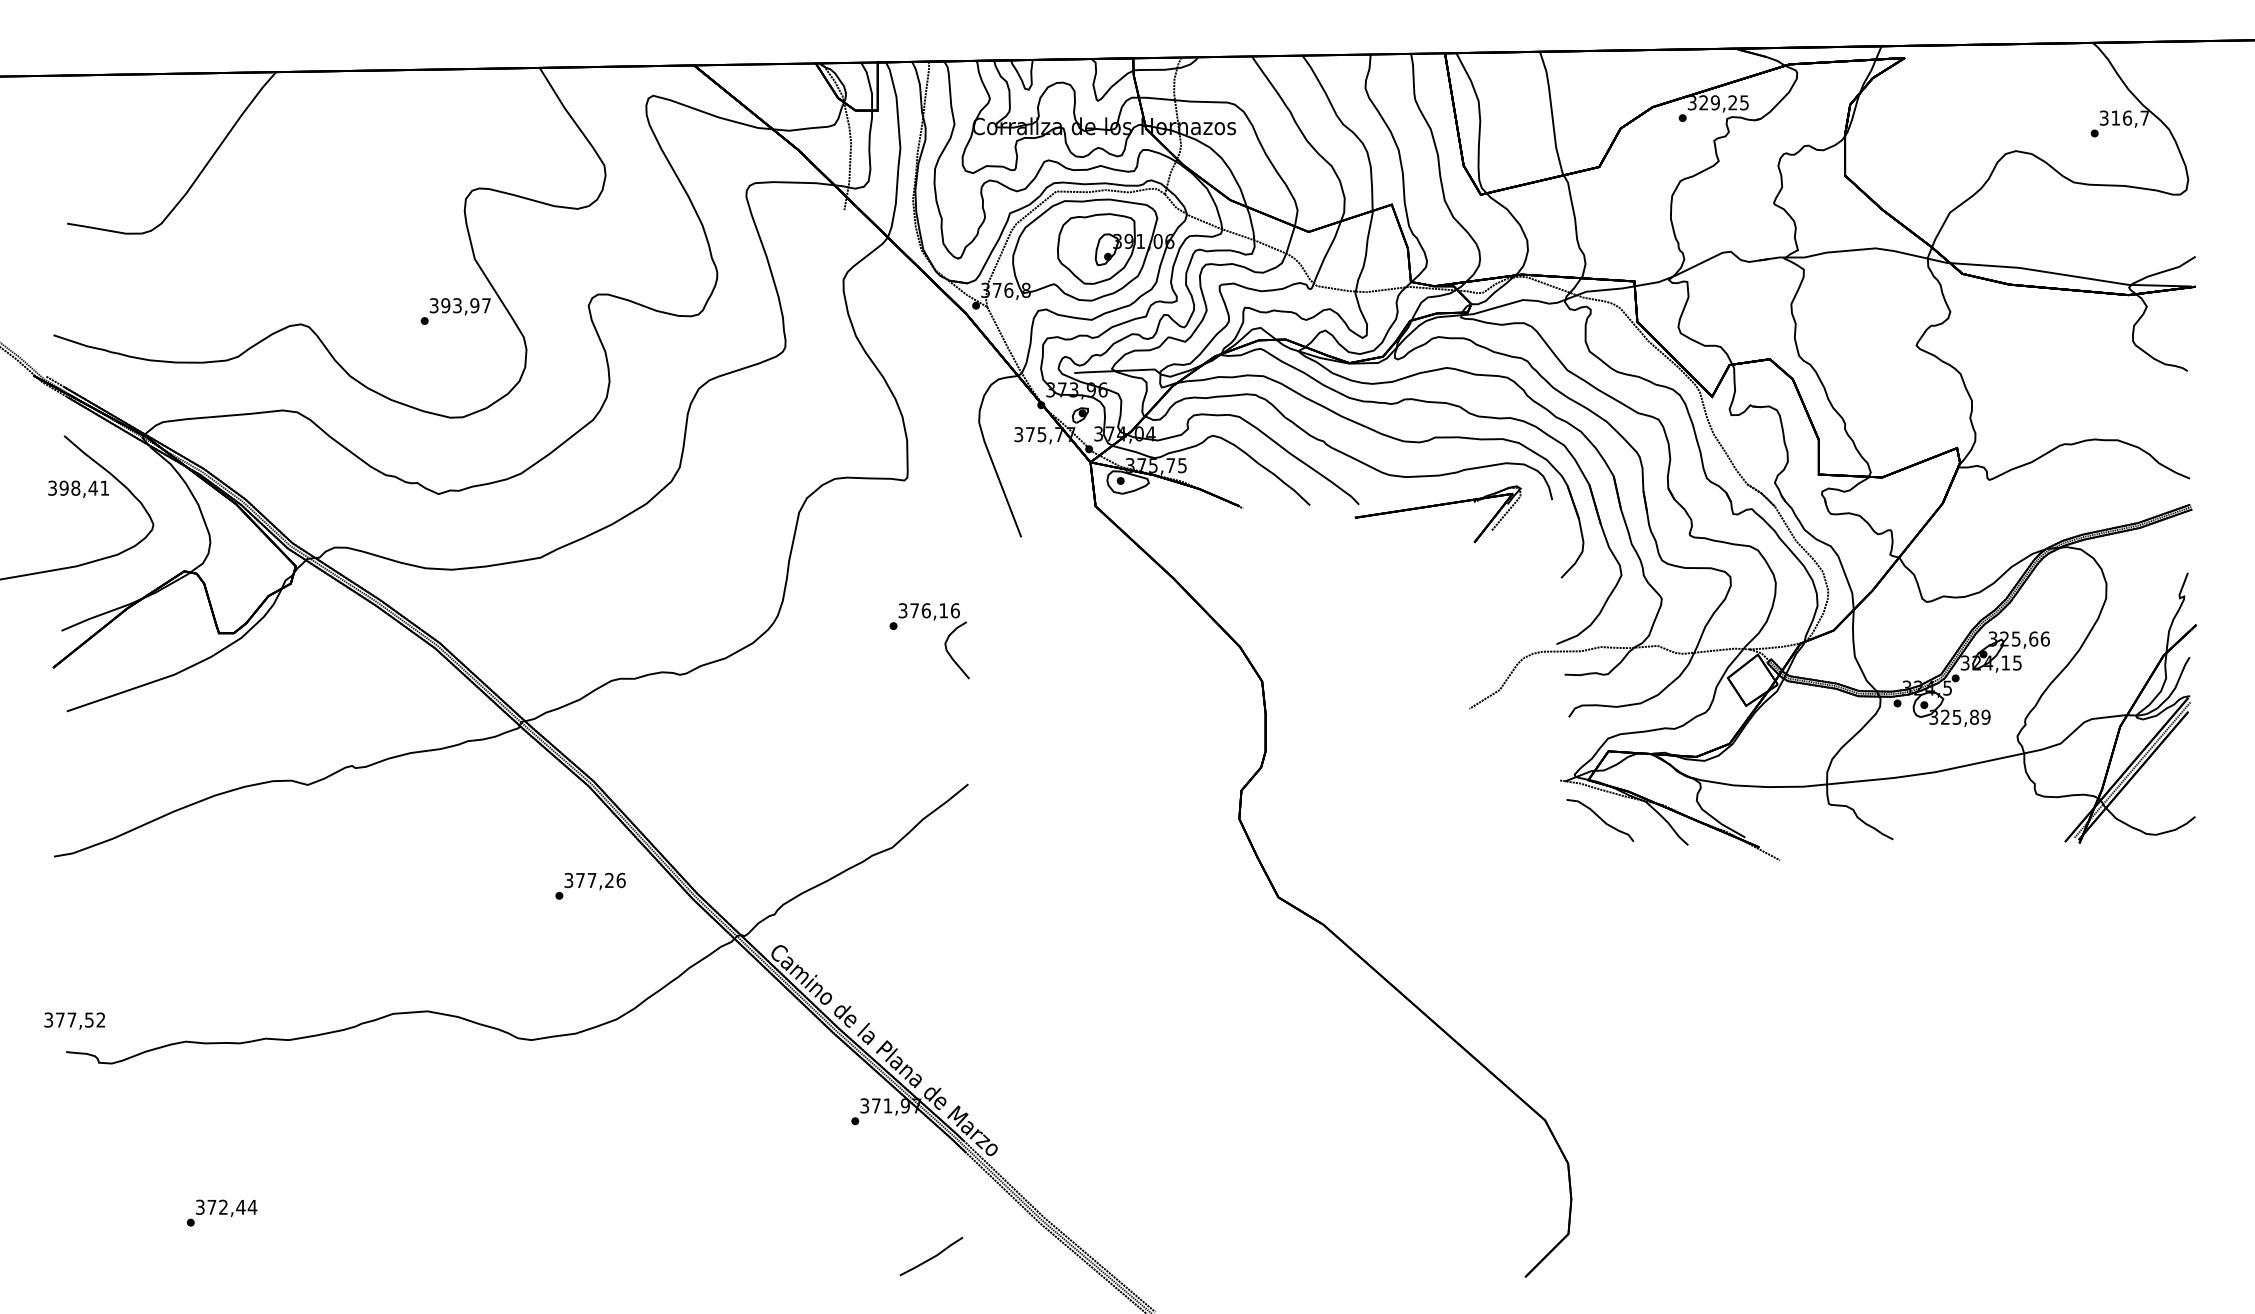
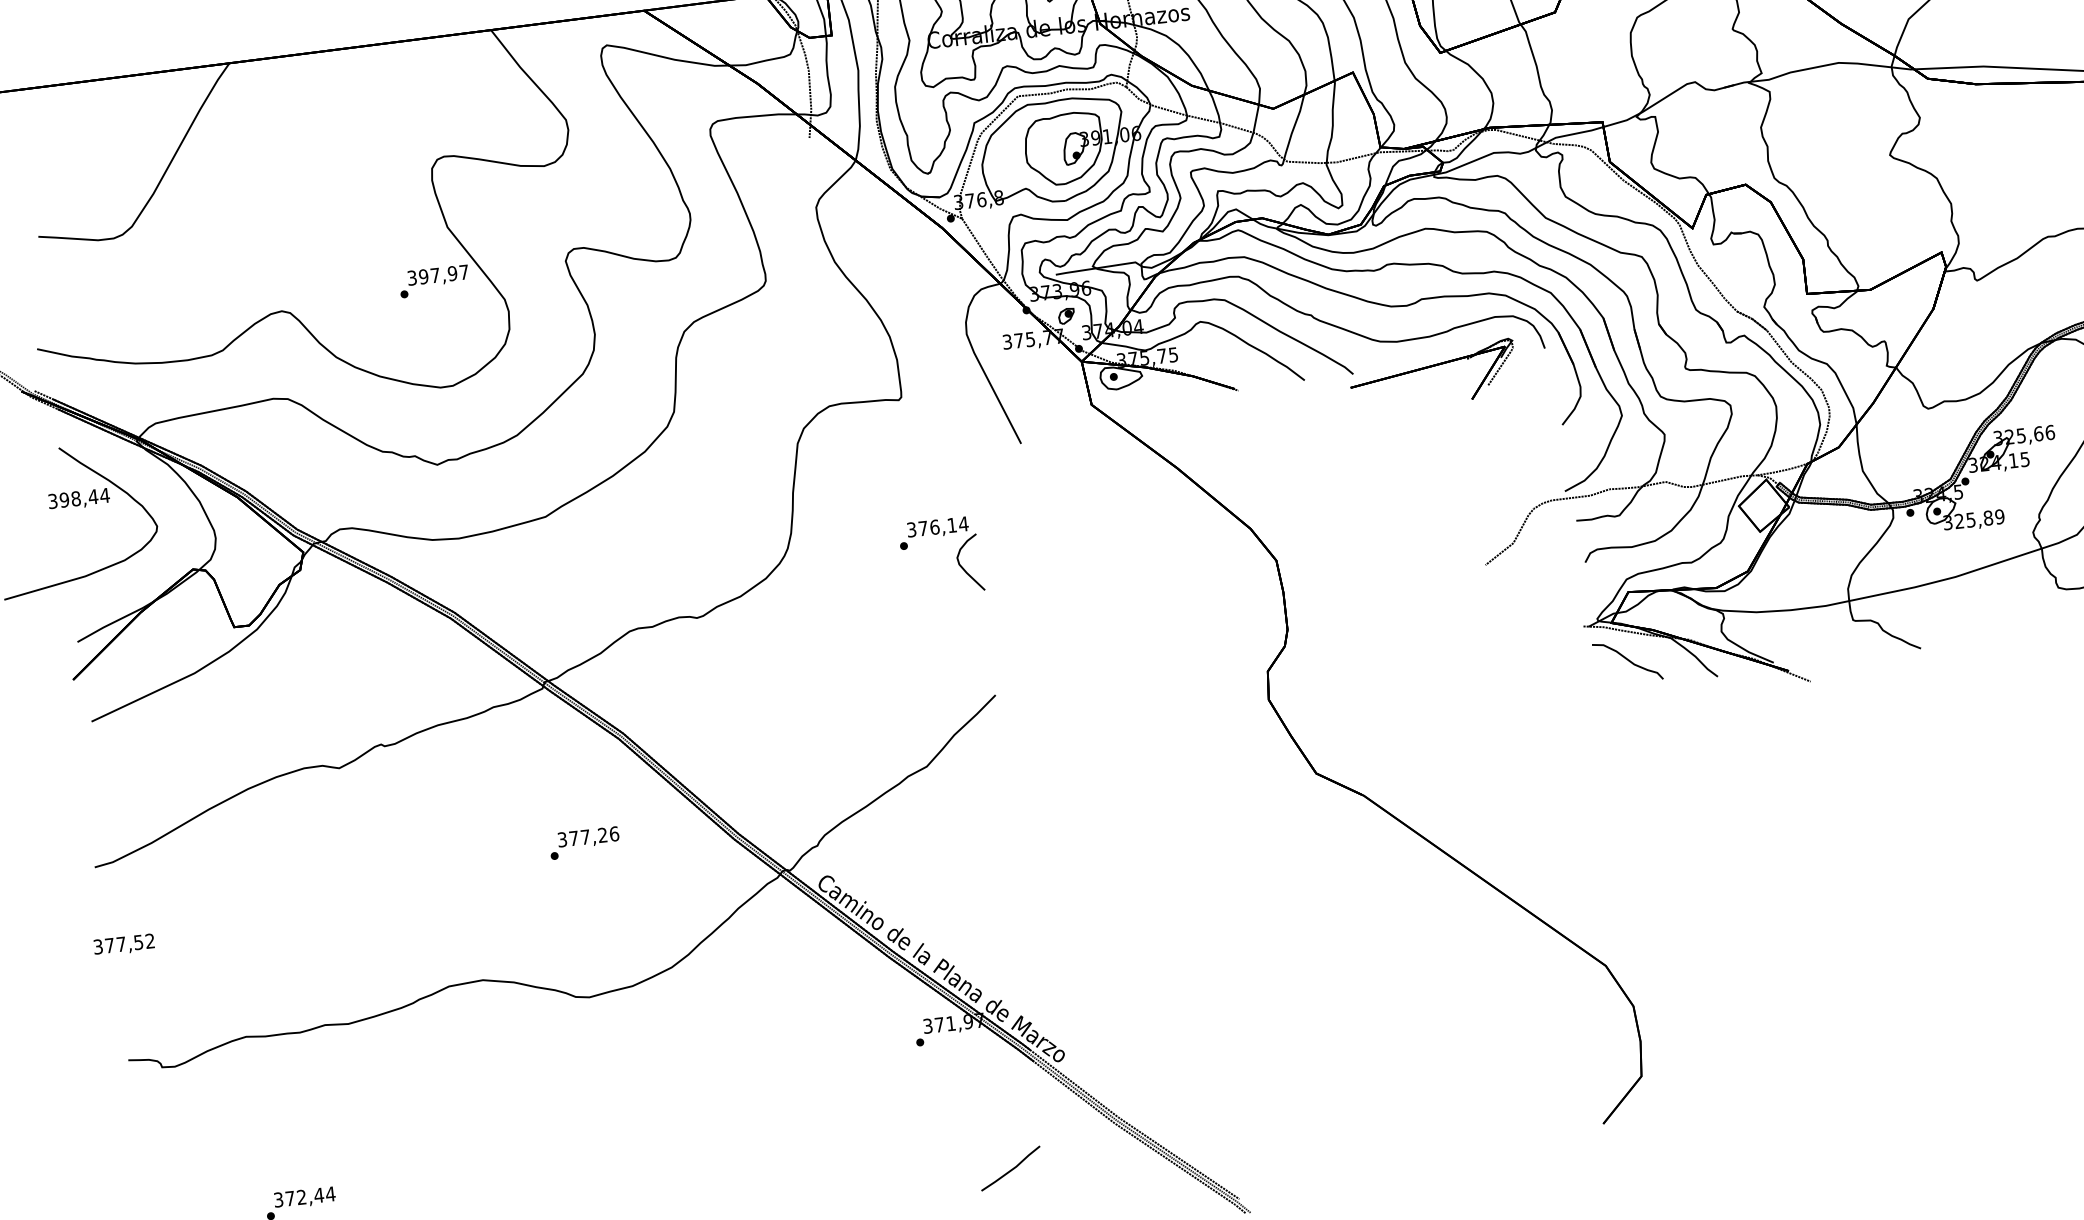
text: (457, 305) -> (435, 275), 393,97 -> 397,97
text: (104, 487) -> (104, 494), 398,41 -> 398,44
text: (955, 610) -> (963, 523), 376,16 -> 376,14
text: (590, 885) -> (584, 842), moved
text: (74, 1020) -> (123, 944), moved

